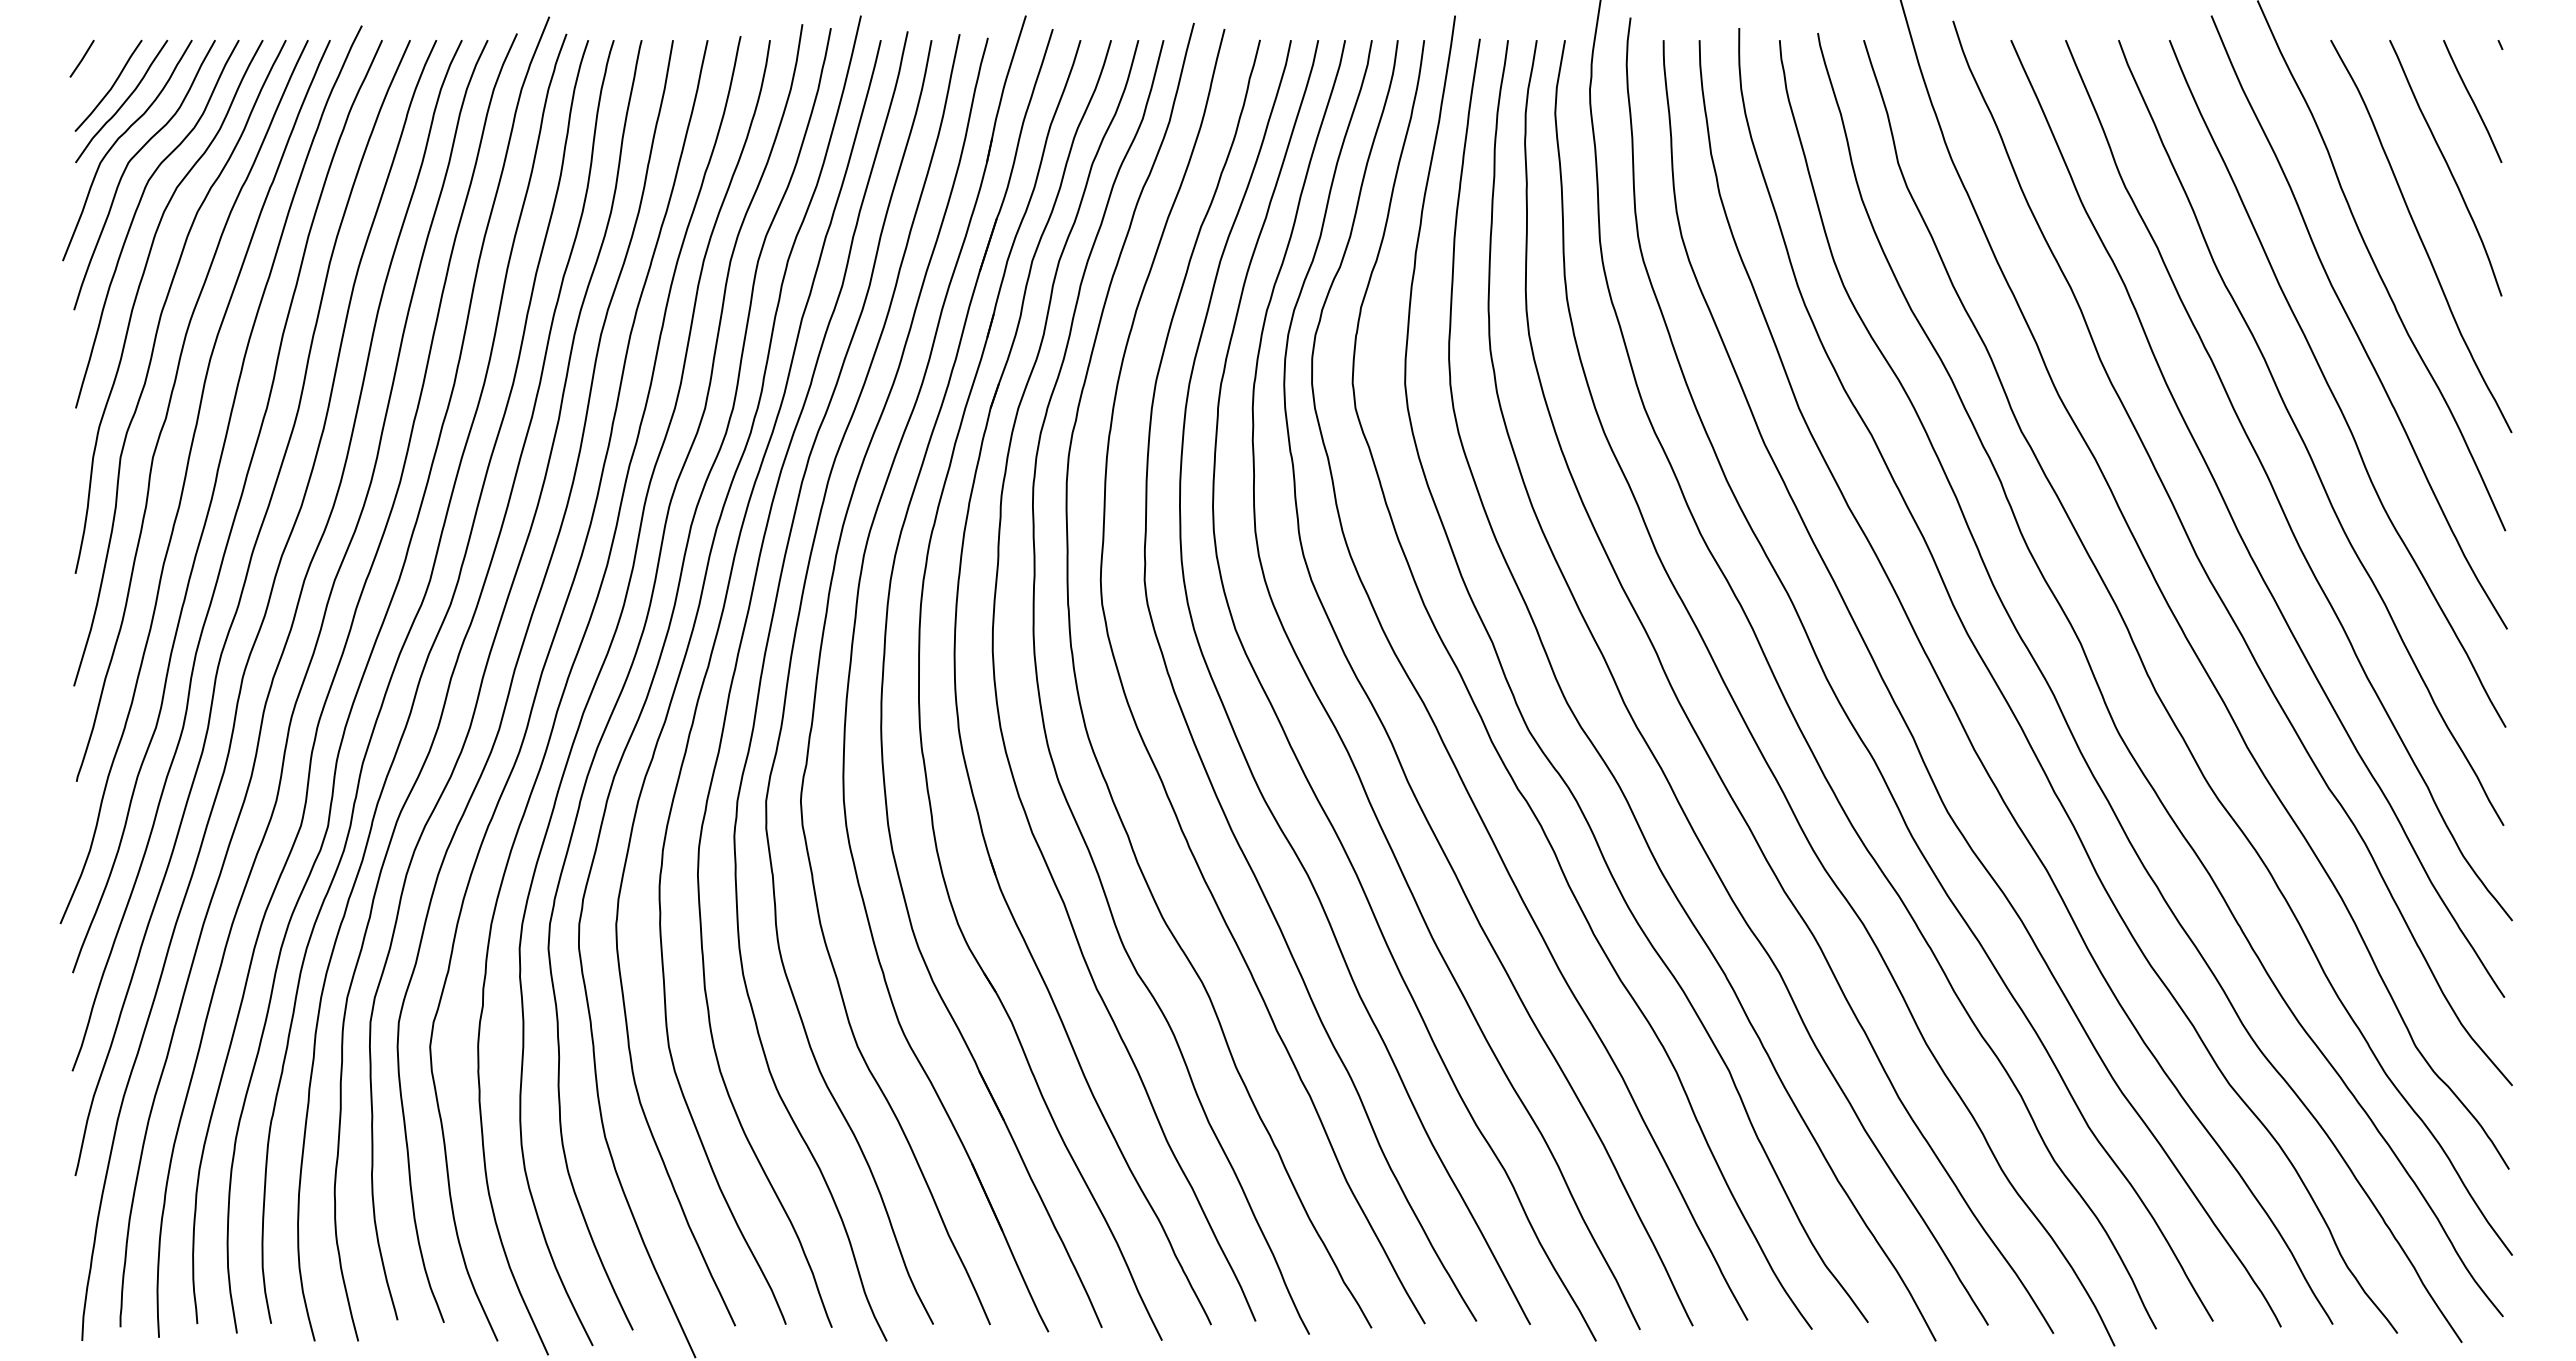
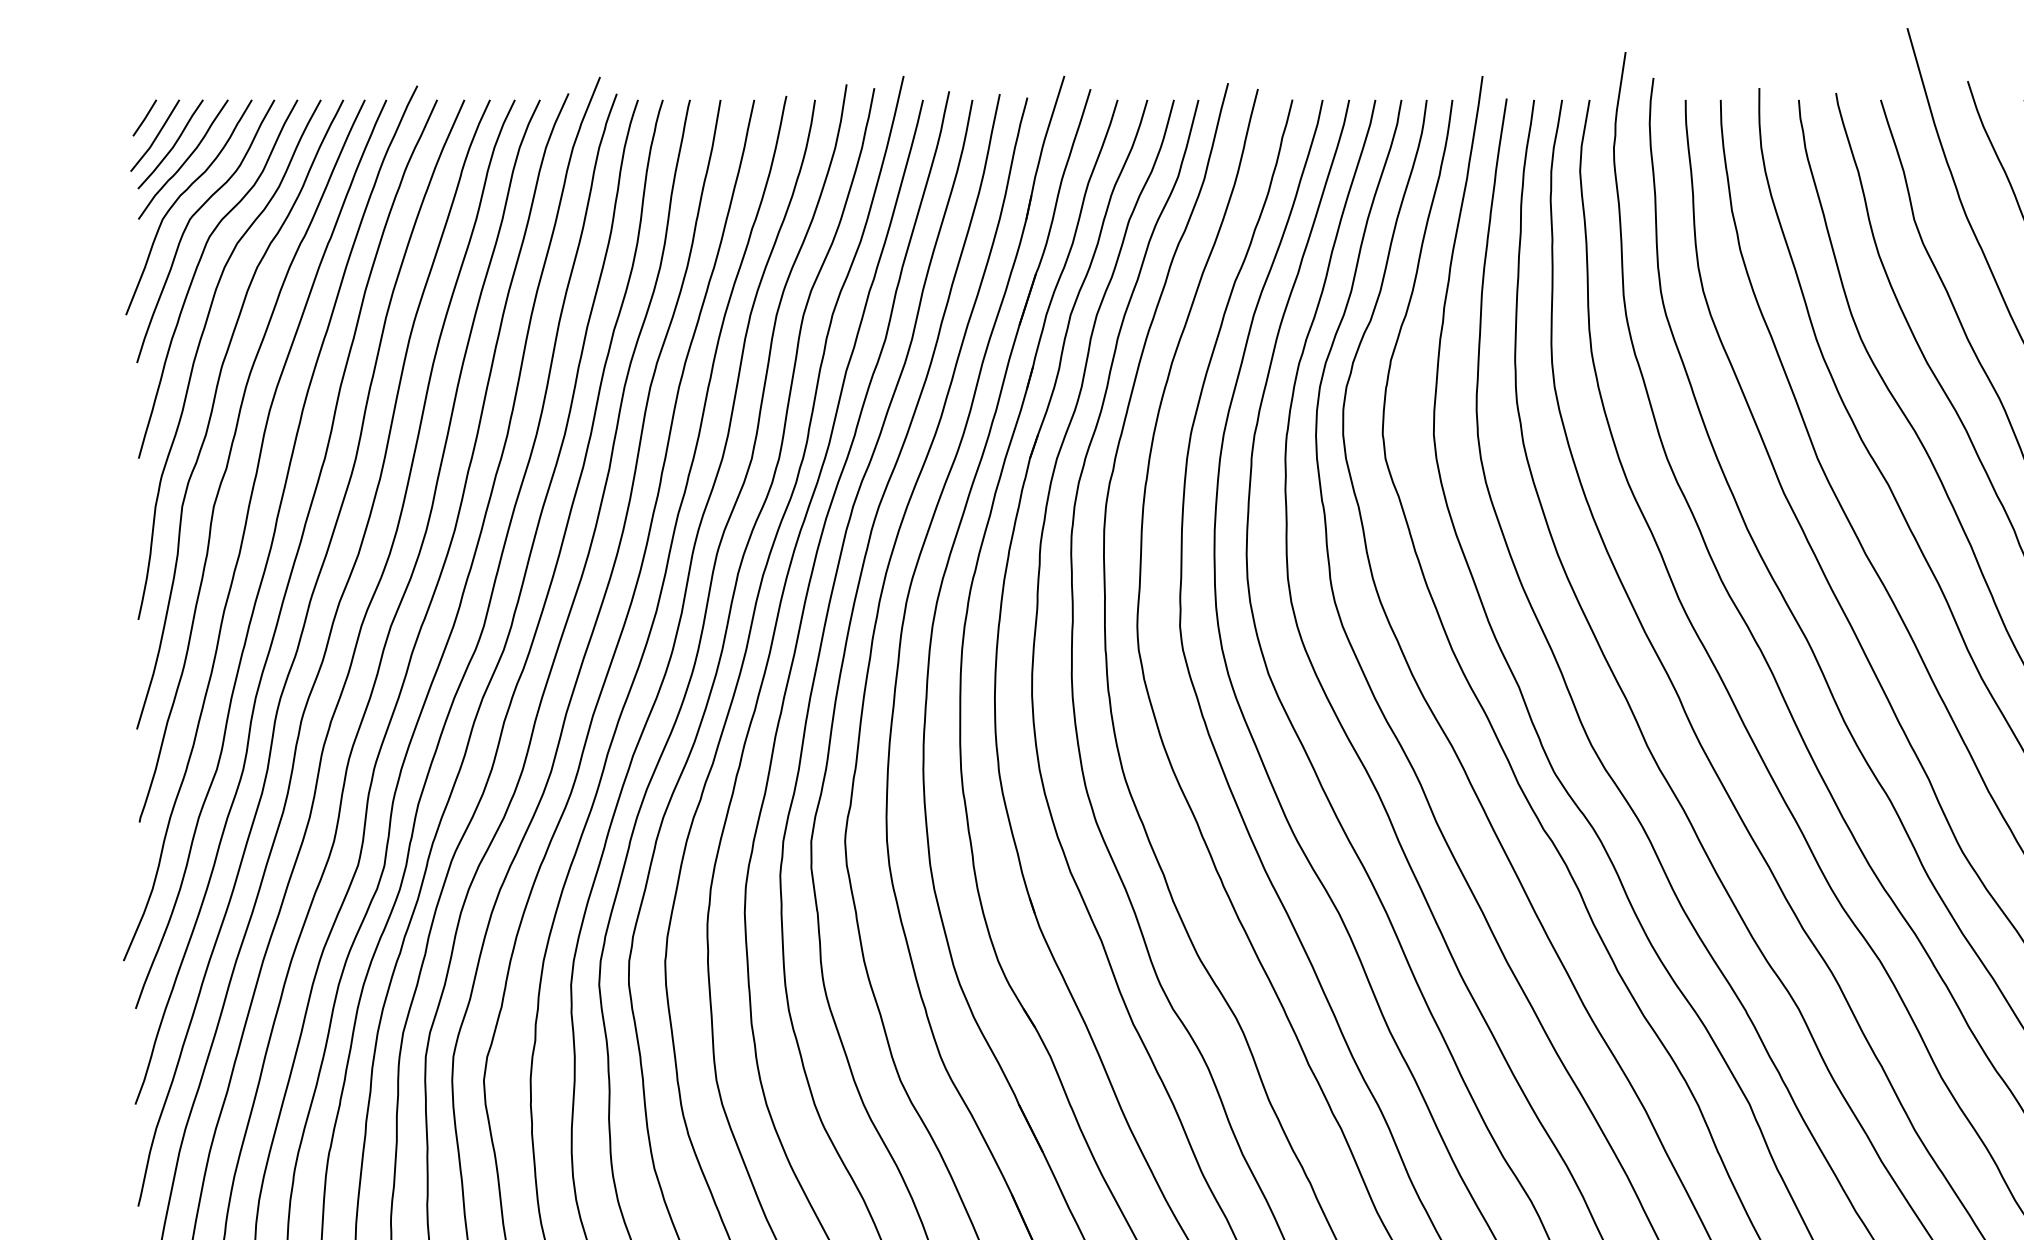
line: (93, 77) -> (155, 136), added

